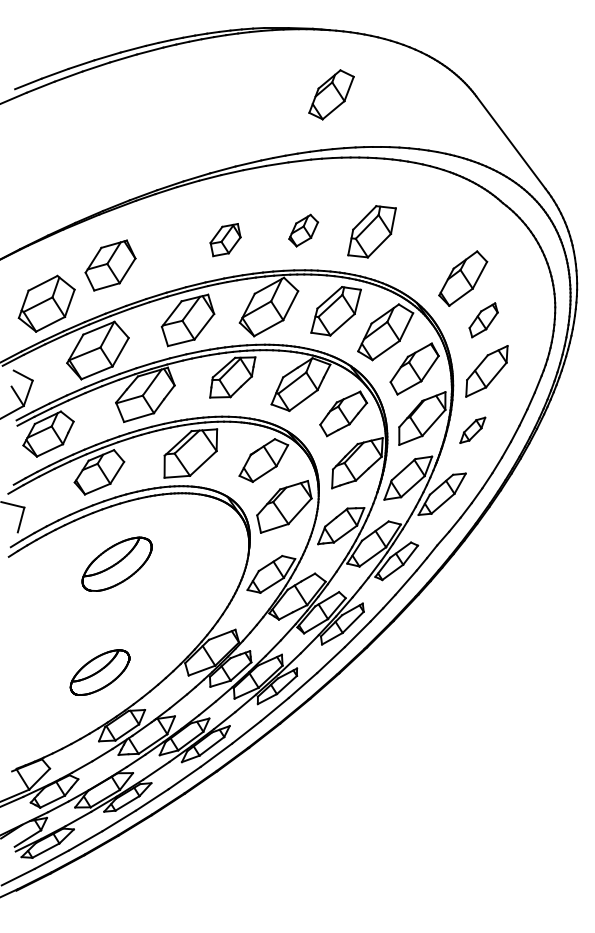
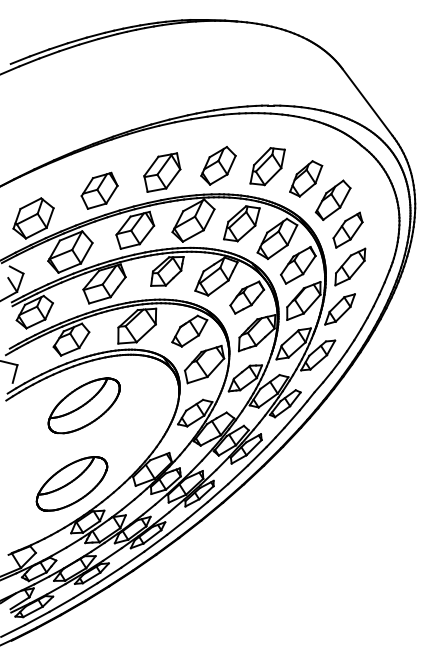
part: (331, 94) -> (306, 178), moved
part: (303, 230) -> (218, 165), size x1.67
part: (225, 239) -> (162, 172), size x1.67
part: (110, 265) -> (99, 190), moved
part: (483, 320) -> (347, 230), size x1.43
part: (472, 430) -> (339, 309), size x1.67
part: (116, 564) -> (83, 406), size x1.43
part: (99, 672) -> (71, 483), size x1.67

